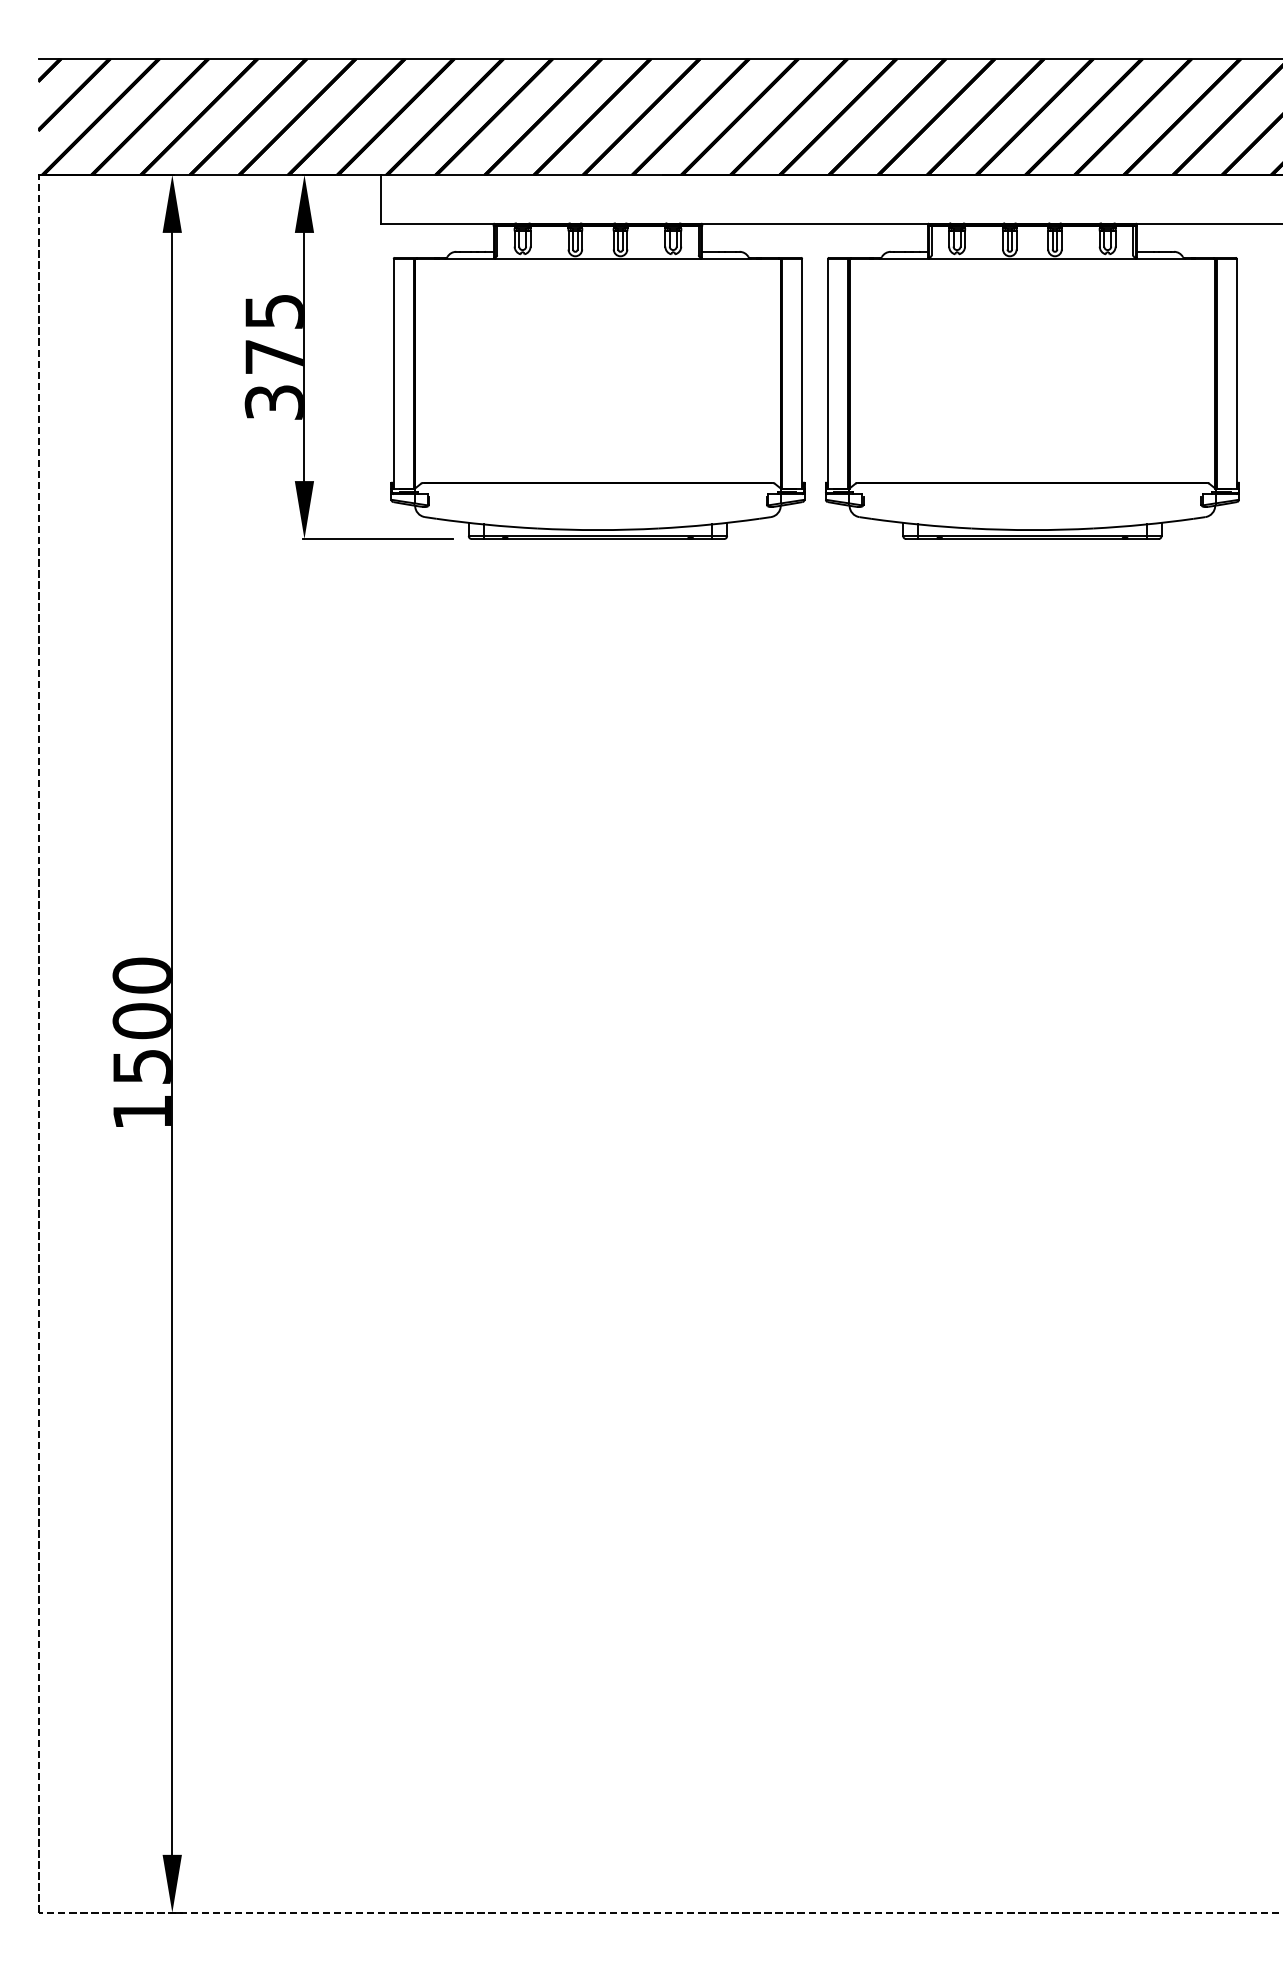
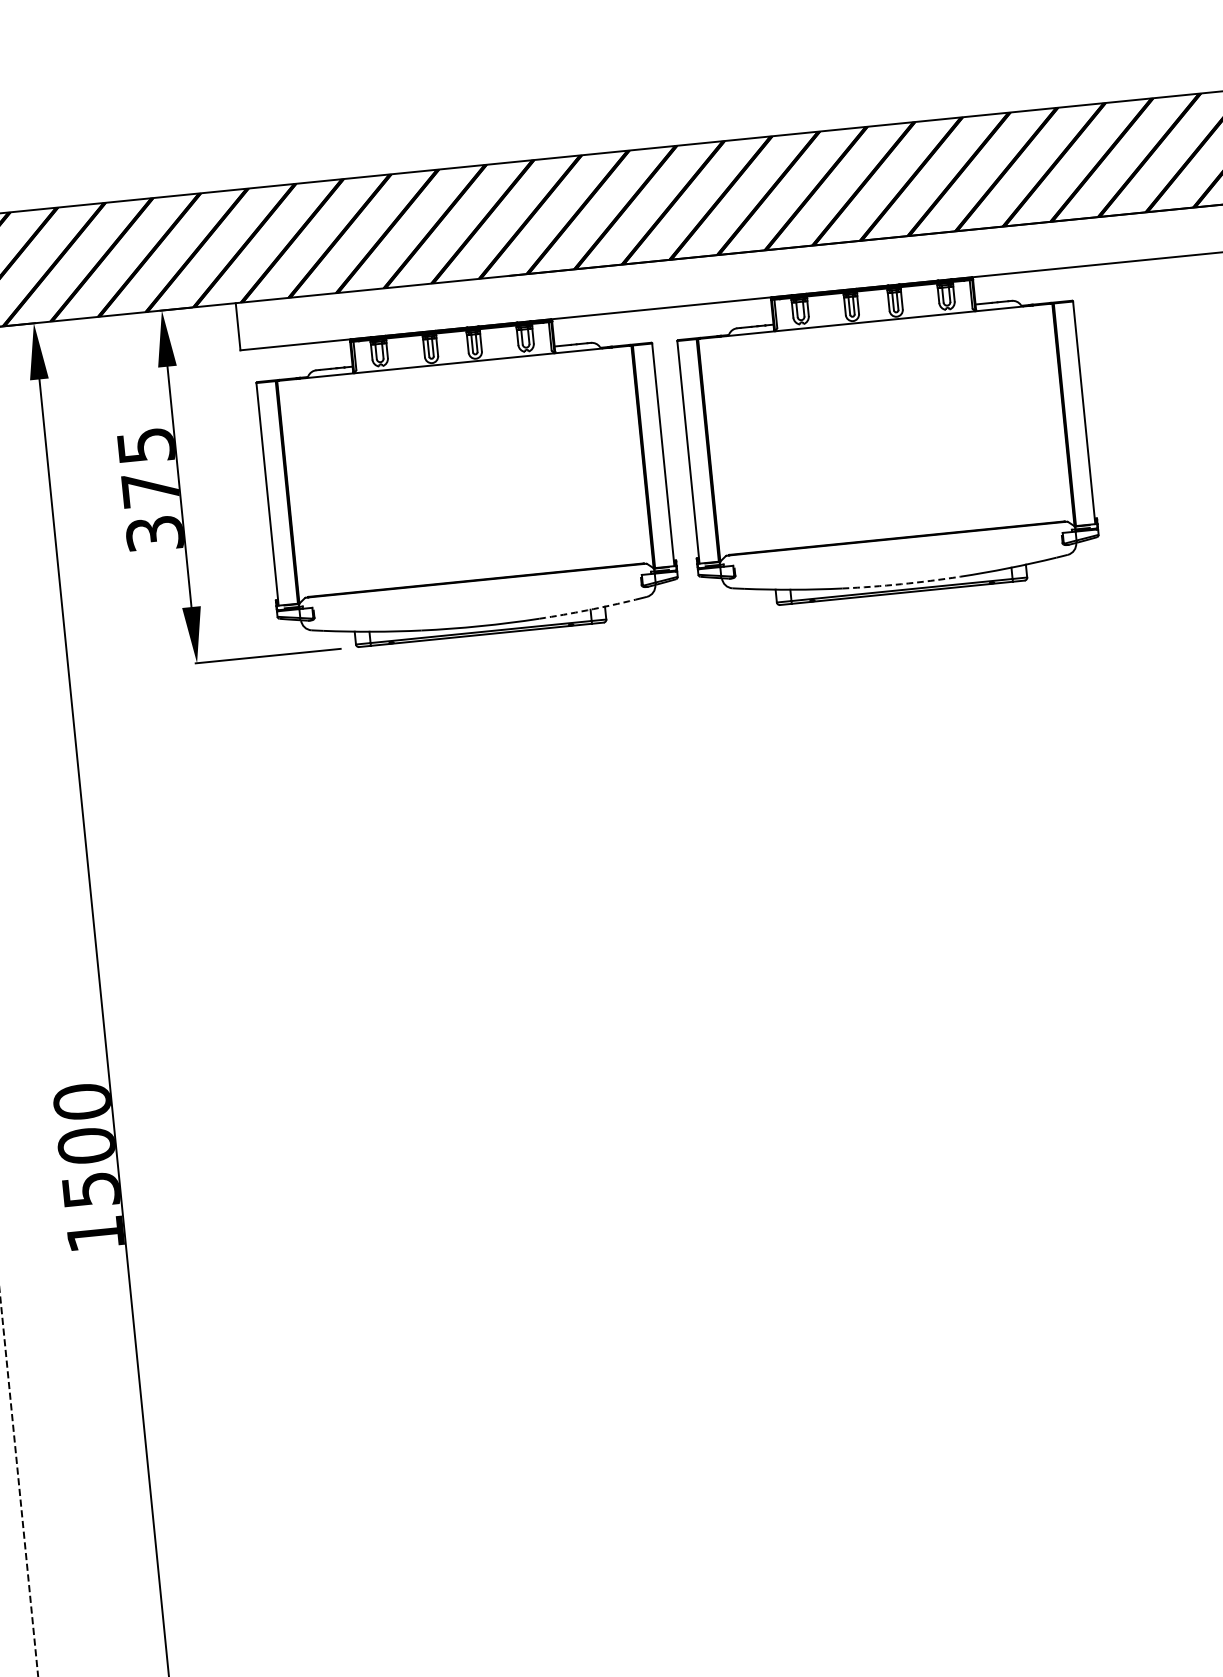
arc: (709, 524) -> (588, 609), solid -> dashed
arc: (1032, 530) -> (901, 584), solid -> dashed

